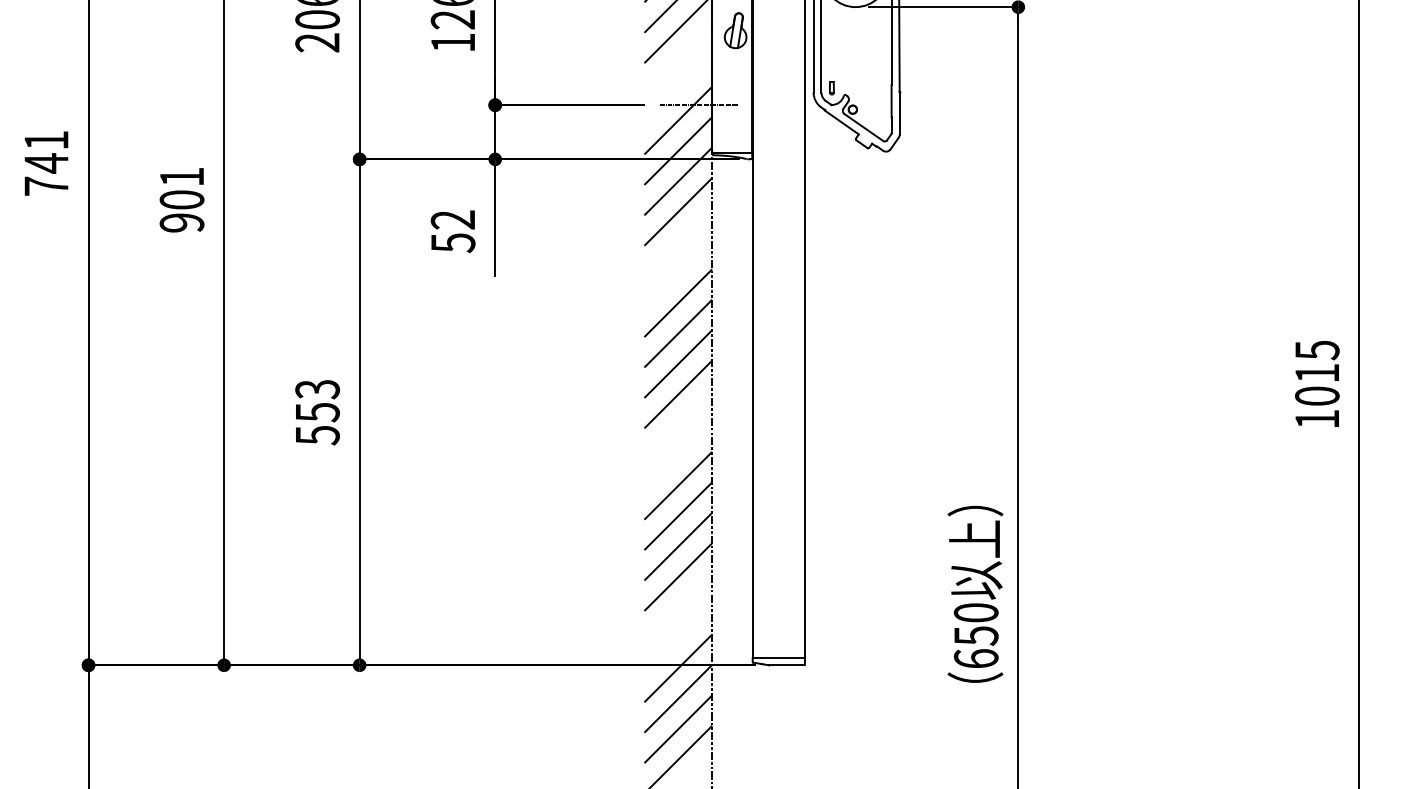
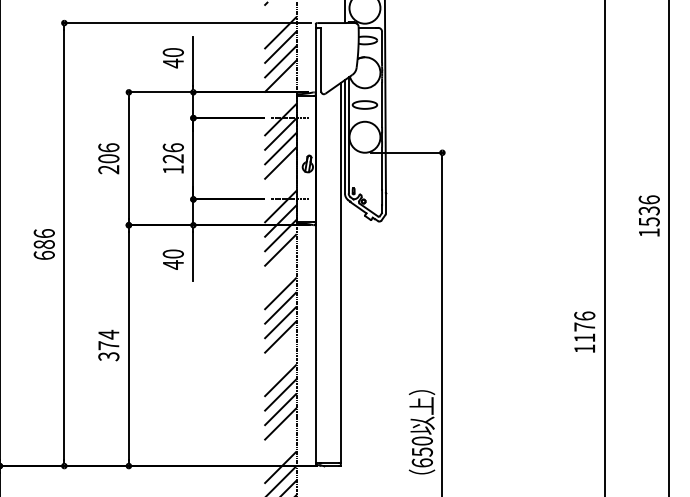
text: (180, 199) -> (43, 244), 901 -> 686
text: (453, 231) -> (173, 259), 52 -> 40
text: (1316, 372) -> (584, 326), 1015 -> 1176
text: (316, 409) -> (108, 344), 553 -> 374

